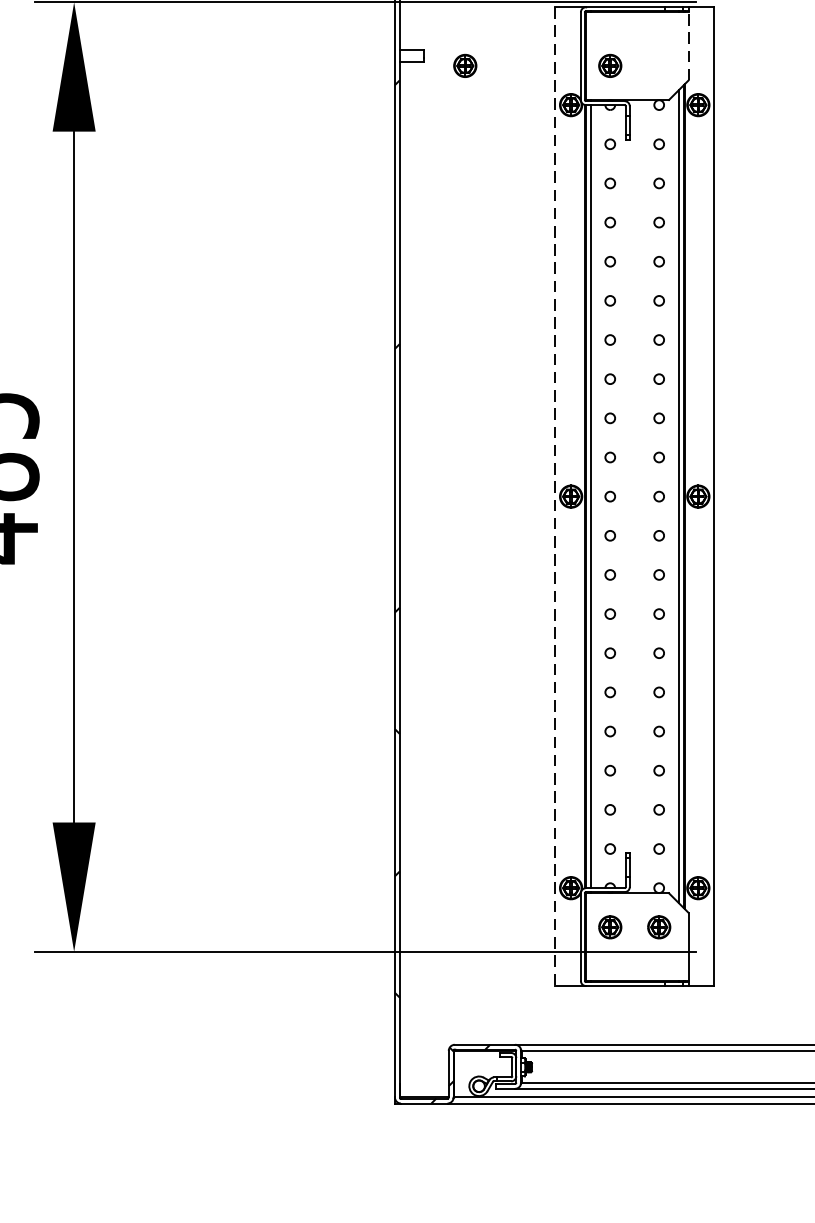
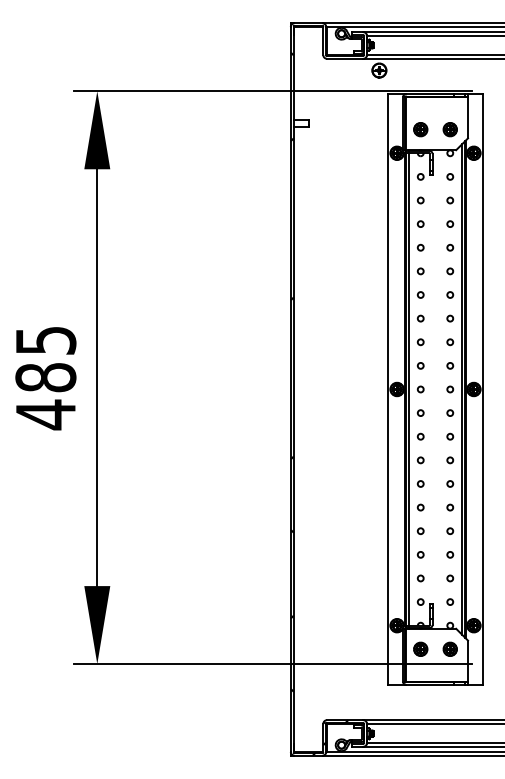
line: (687, 45) -> (467, 117), dashed -> solid
part: (464, 65) -> (449, 129), moved
line: (555, 498) -> (387, 390), dashed -> solid

